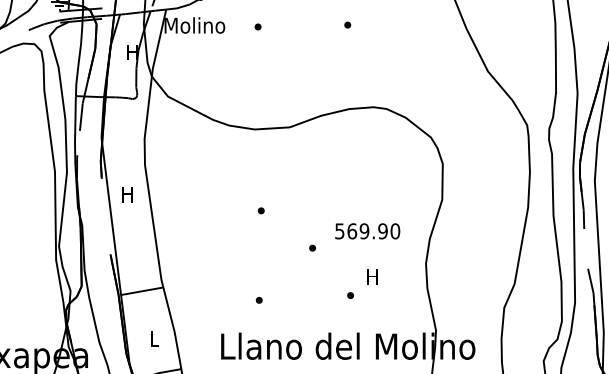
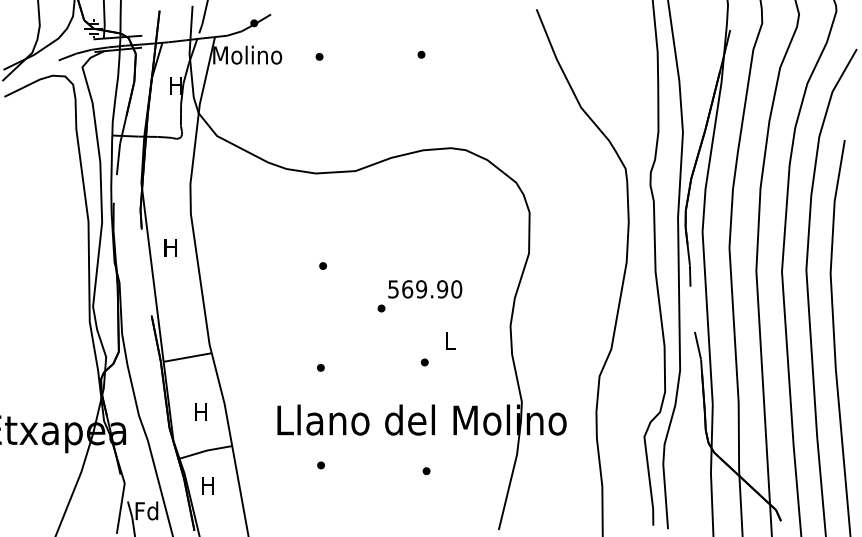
text: (367, 231) -> (425, 289), moved
text: (372, 276) -> (449, 340), H -> L
text: (153, 338) -> (200, 411), L -> H

